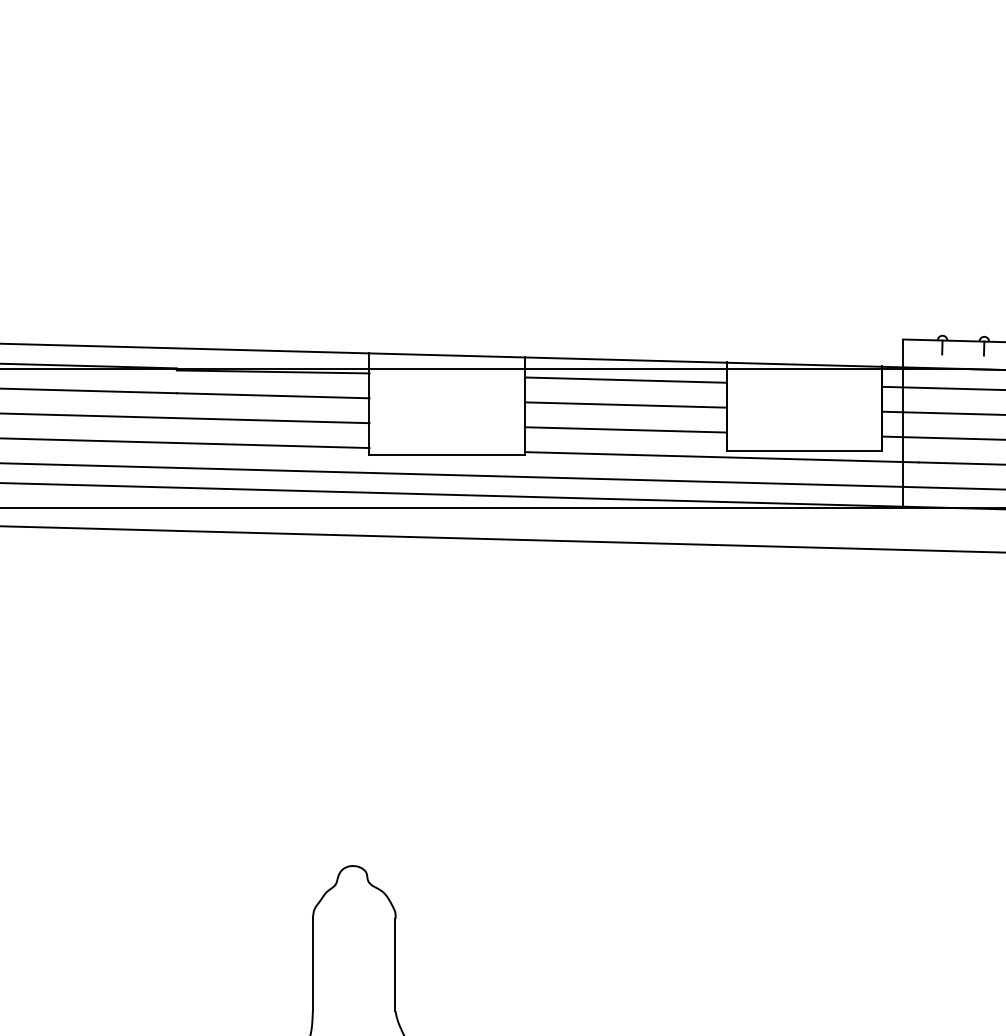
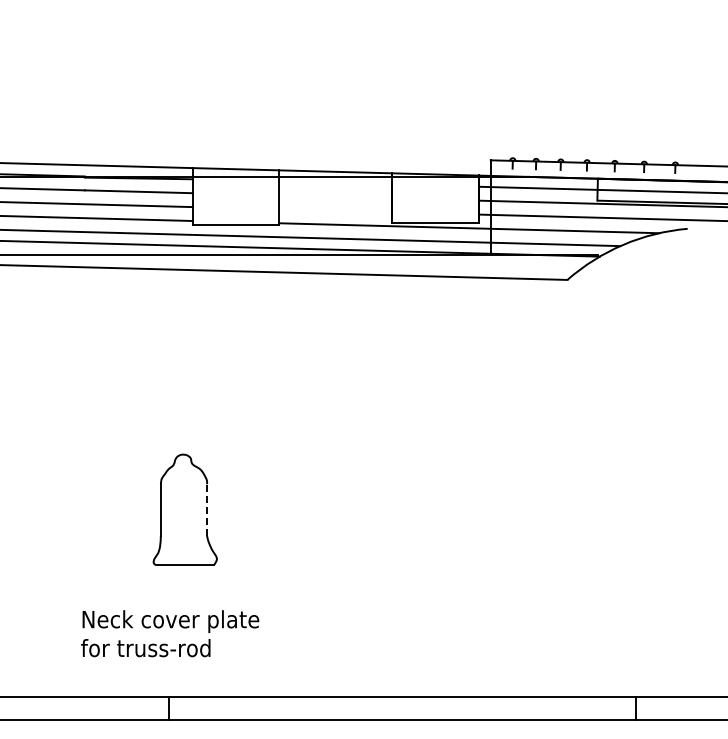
line: (625, 379) -> (335, 182), removed
line: (625, 404) -> (335, 196), removed
line: (625, 429) -> (335, 210), removed
line: (396, 965) -> (207, 510), solid -> dashed

